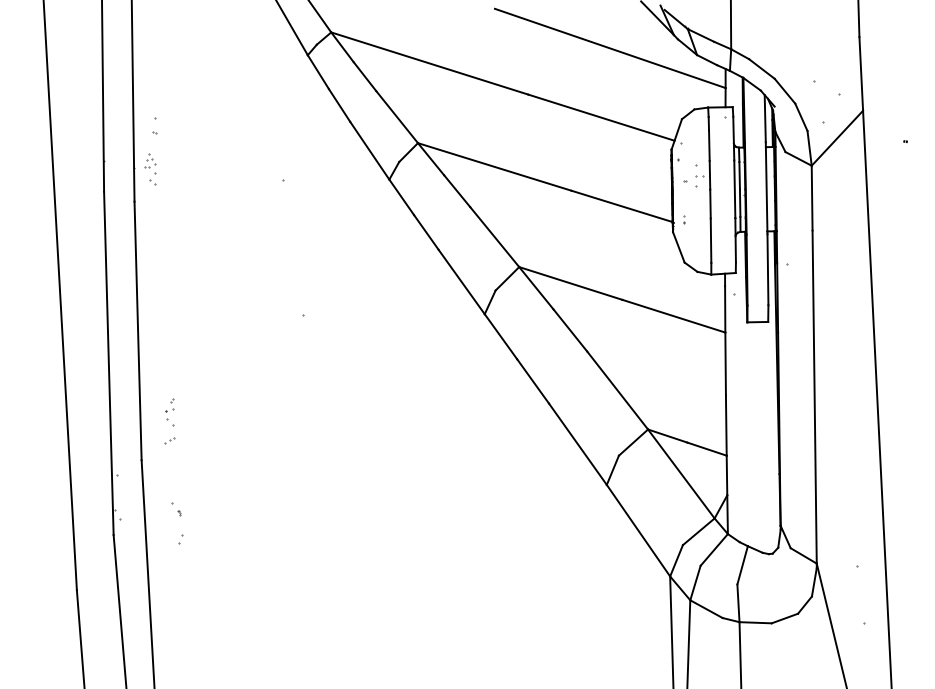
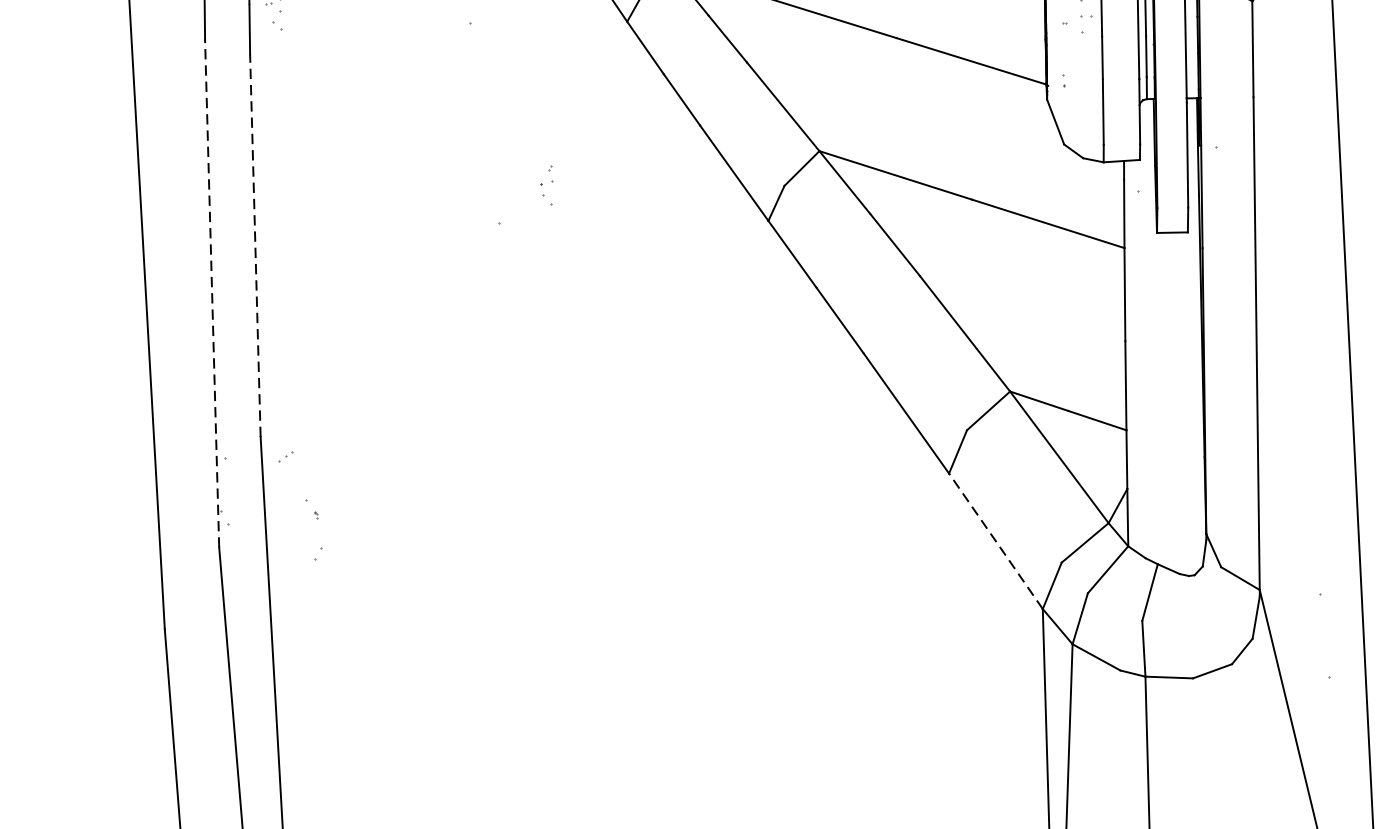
line: (138, 330) -> (255, 245), solid -> dashed
line: (108, 363) -> (211, 293), solid -> dashed
part: (169, 412) -> (546, 185), moved
part: (169, 440) -> (285, 456), moved
line: (638, 530) -> (995, 541), solid -> dashed

